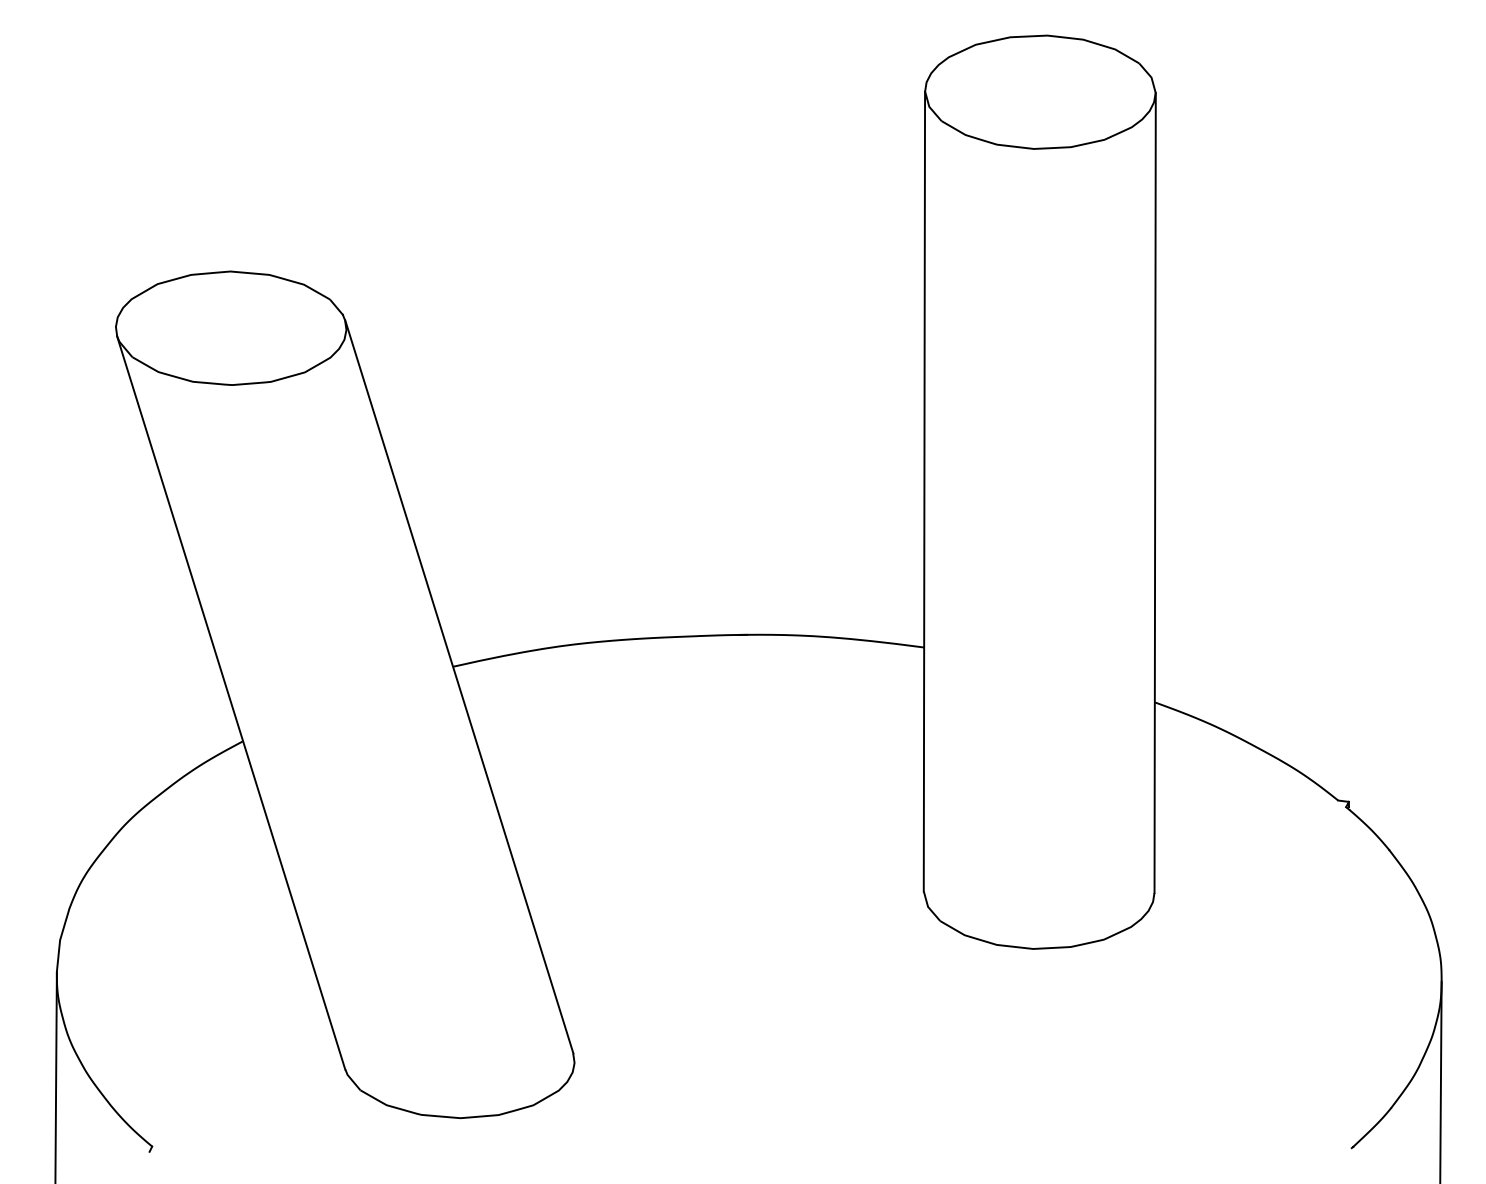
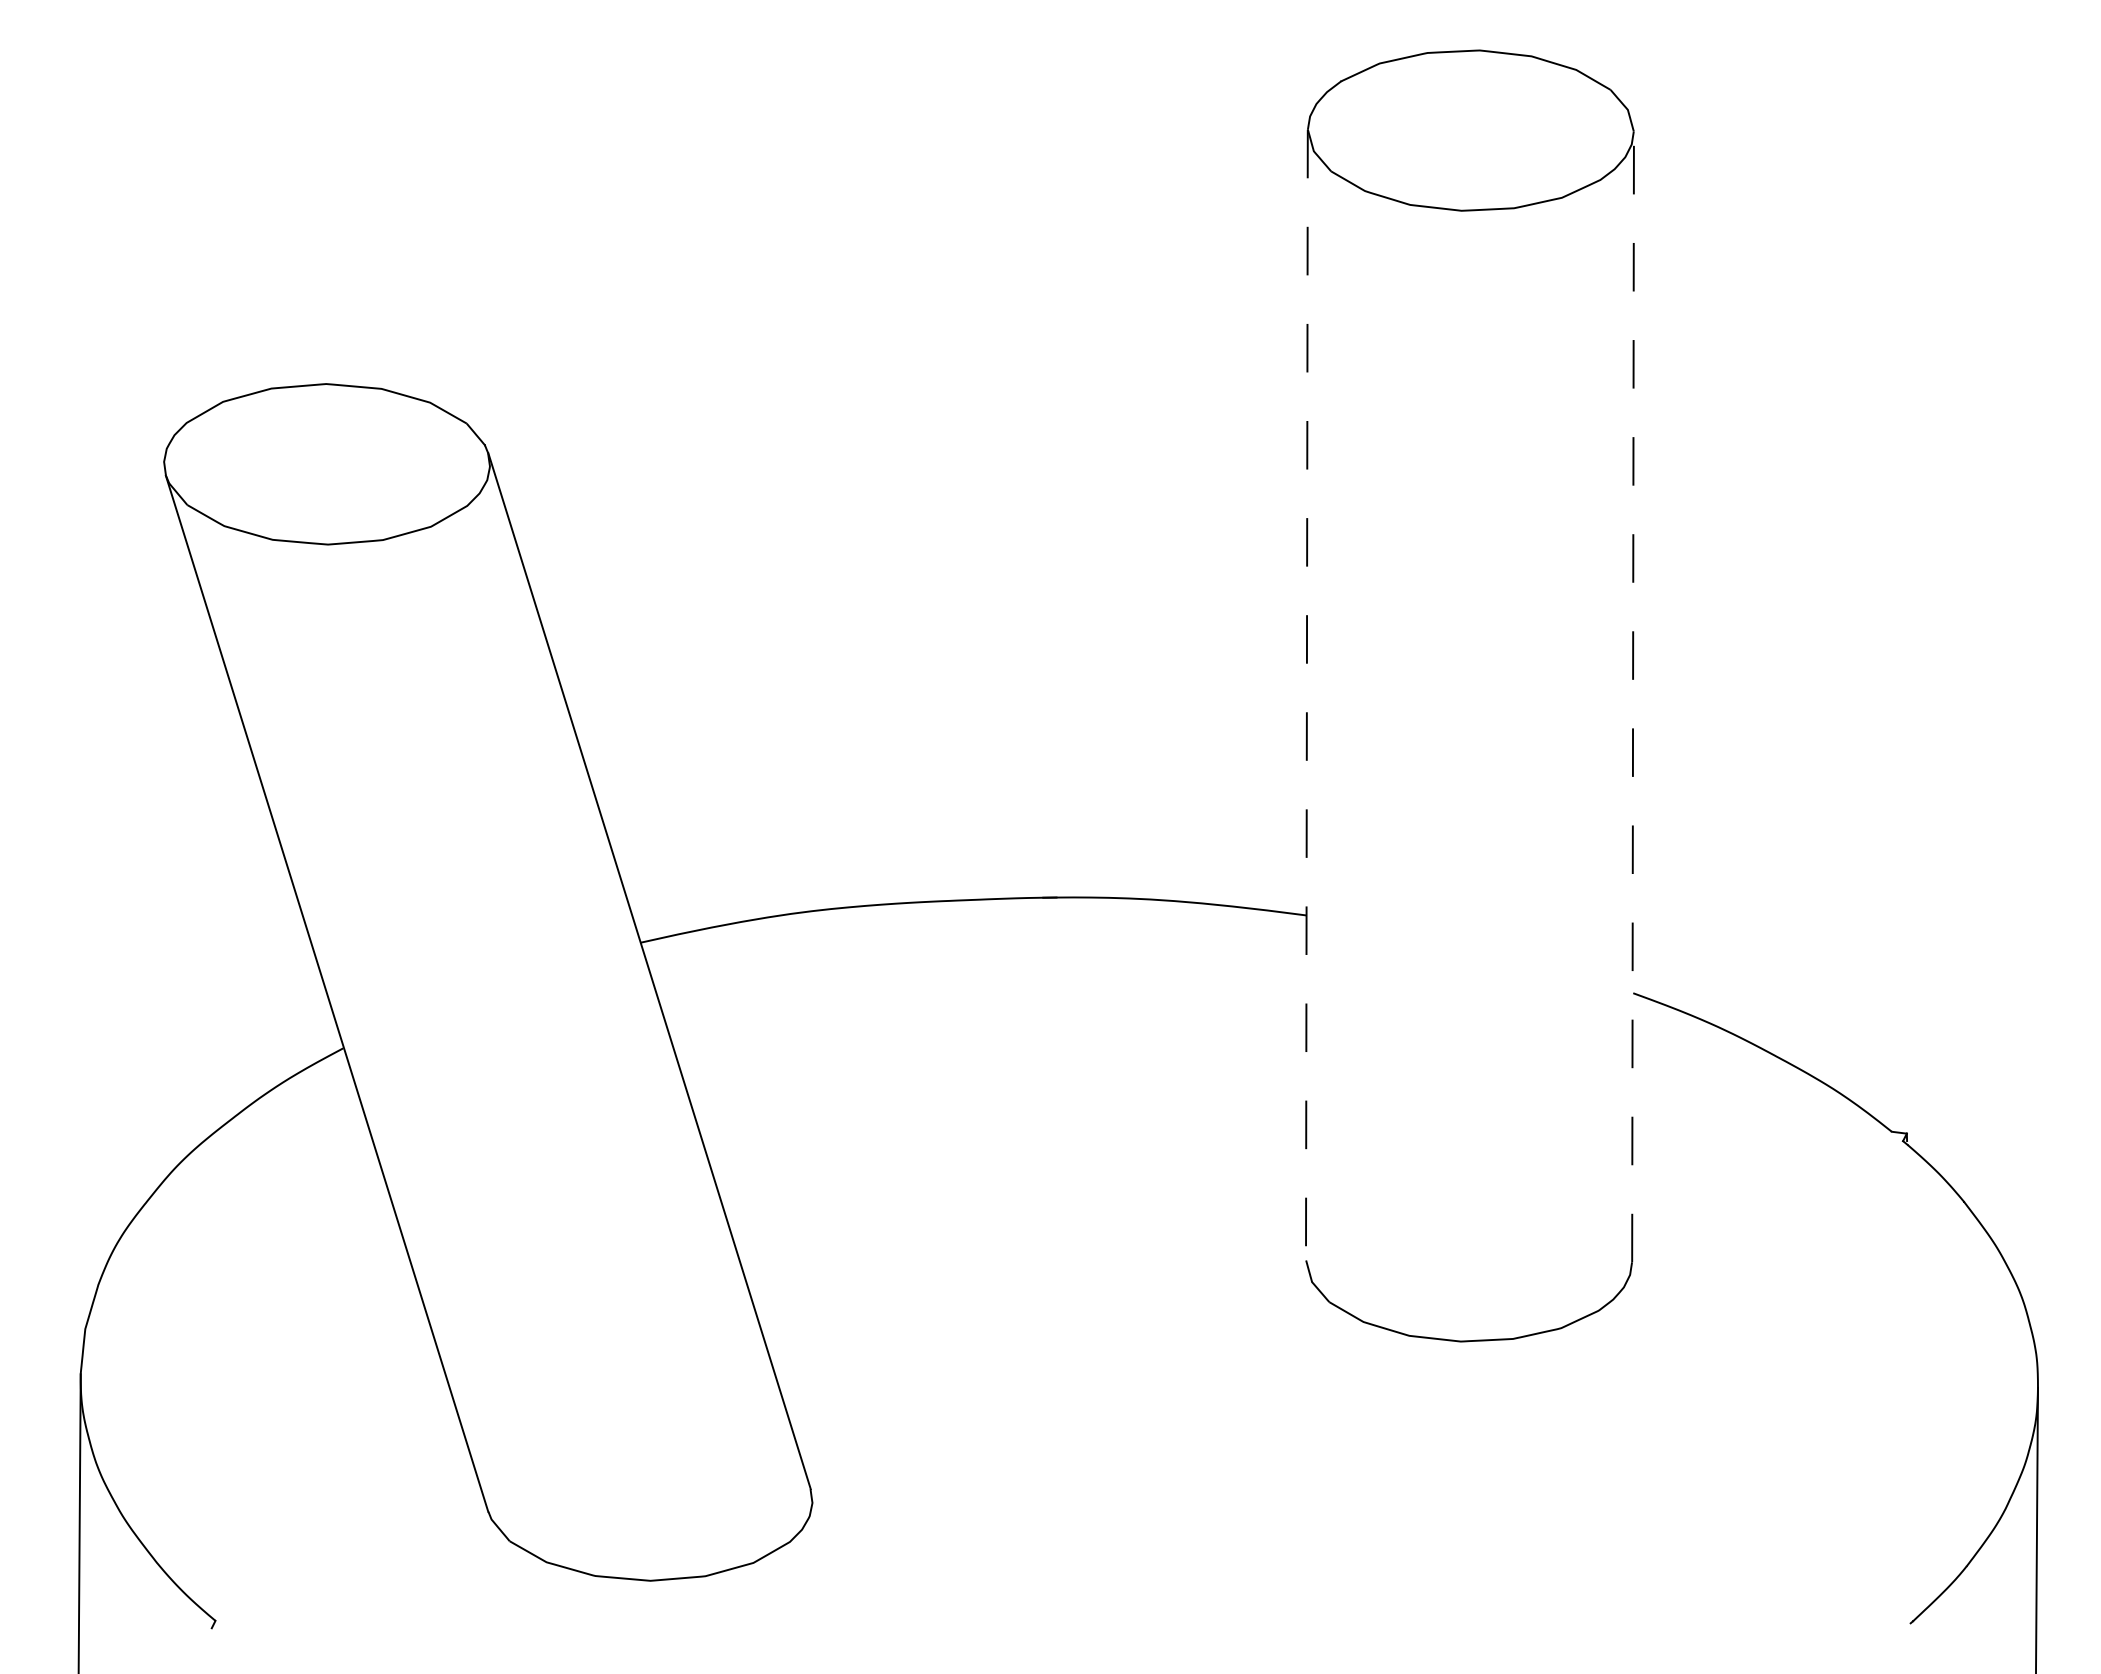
line: (924, 491) -> (1306, 695), solid -> dashed
line: (1155, 492) -> (1633, 696), solid -> dashed

